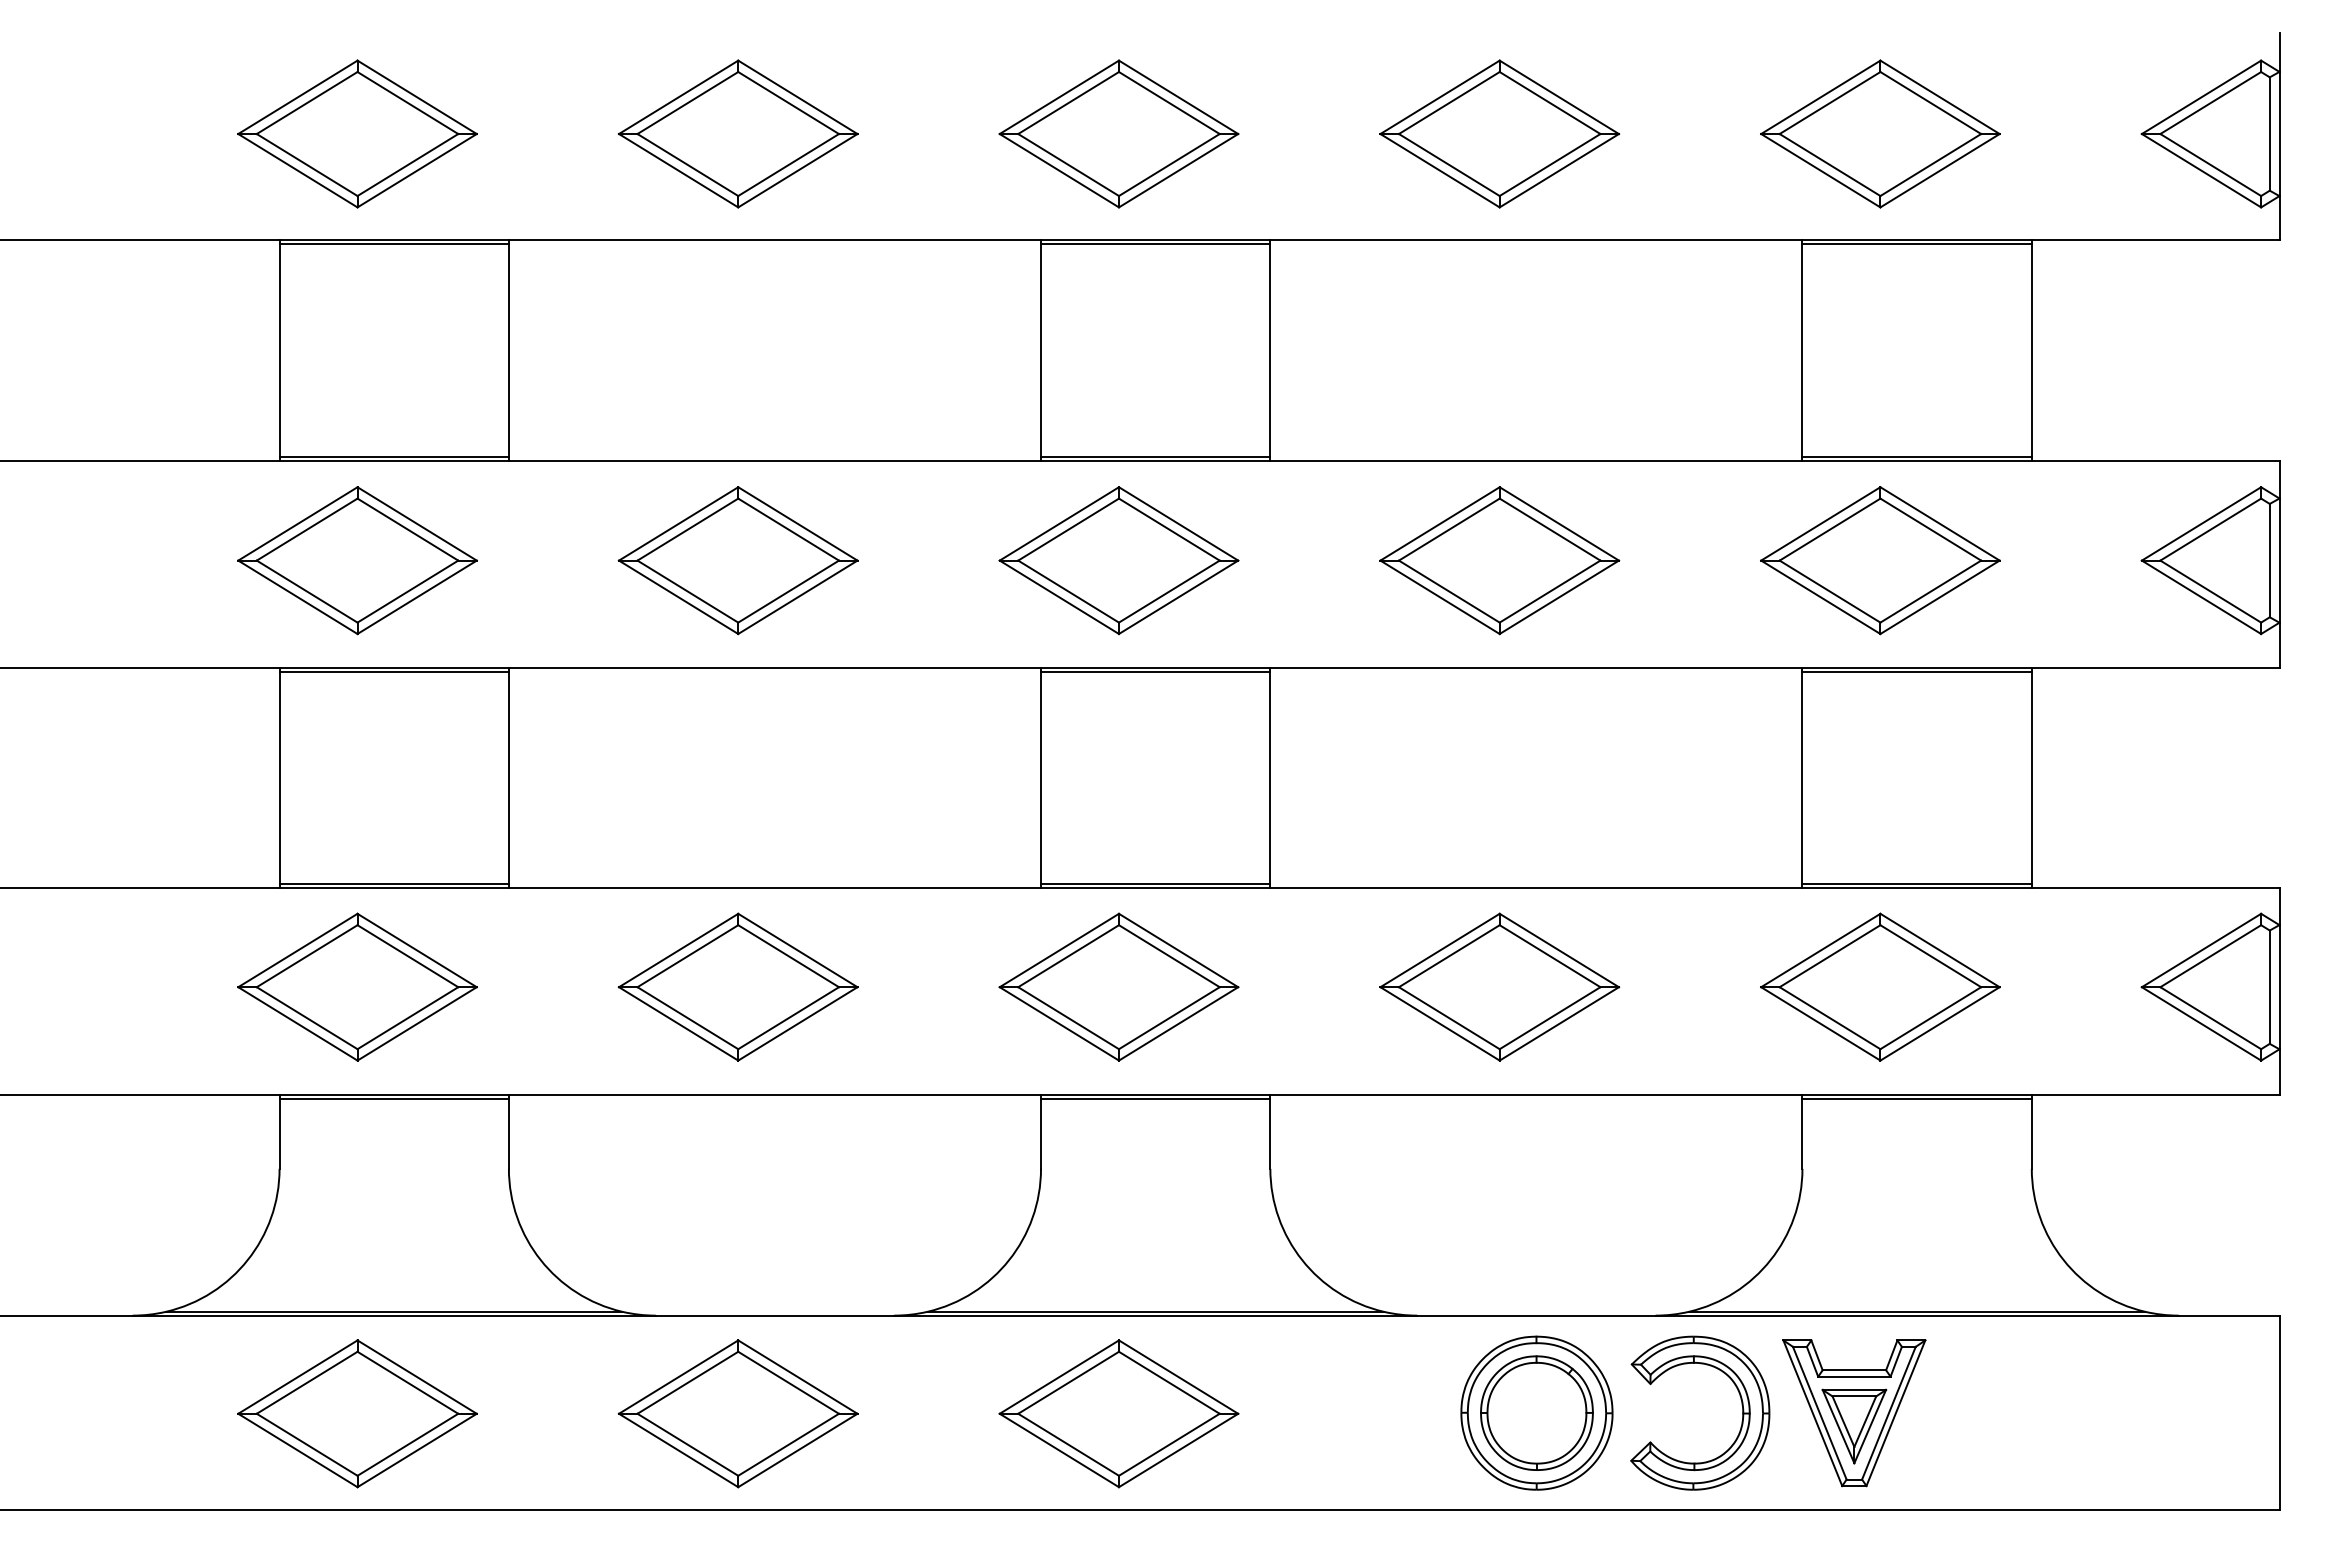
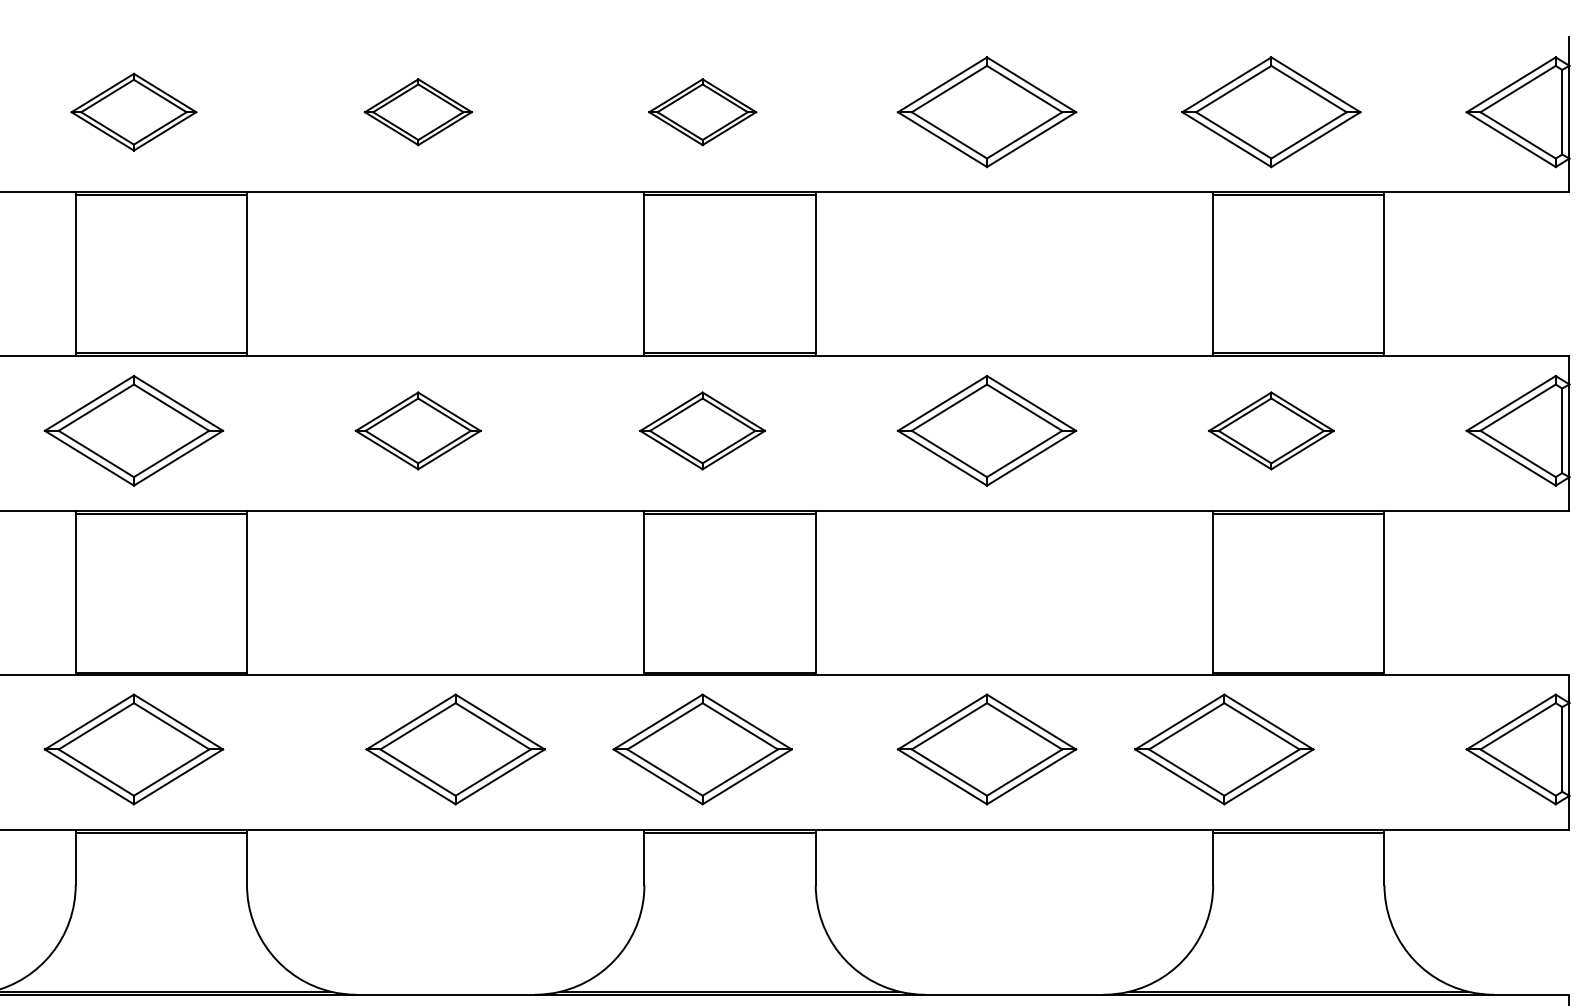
part: (357, 133) -> (133, 111), size x0.7
part: (738, 133) -> (418, 111), size x0.6
part: (1118, 133) -> (702, 111), size x0.6
part: (737, 560) -> (417, 430), size x0.7
part: (1118, 560) -> (702, 430), size x0.7
part: (1880, 560) -> (1271, 430), size x0.7
part: (737, 986) -> (455, 748), moved
part: (1880, 986) -> (1224, 748), moved

